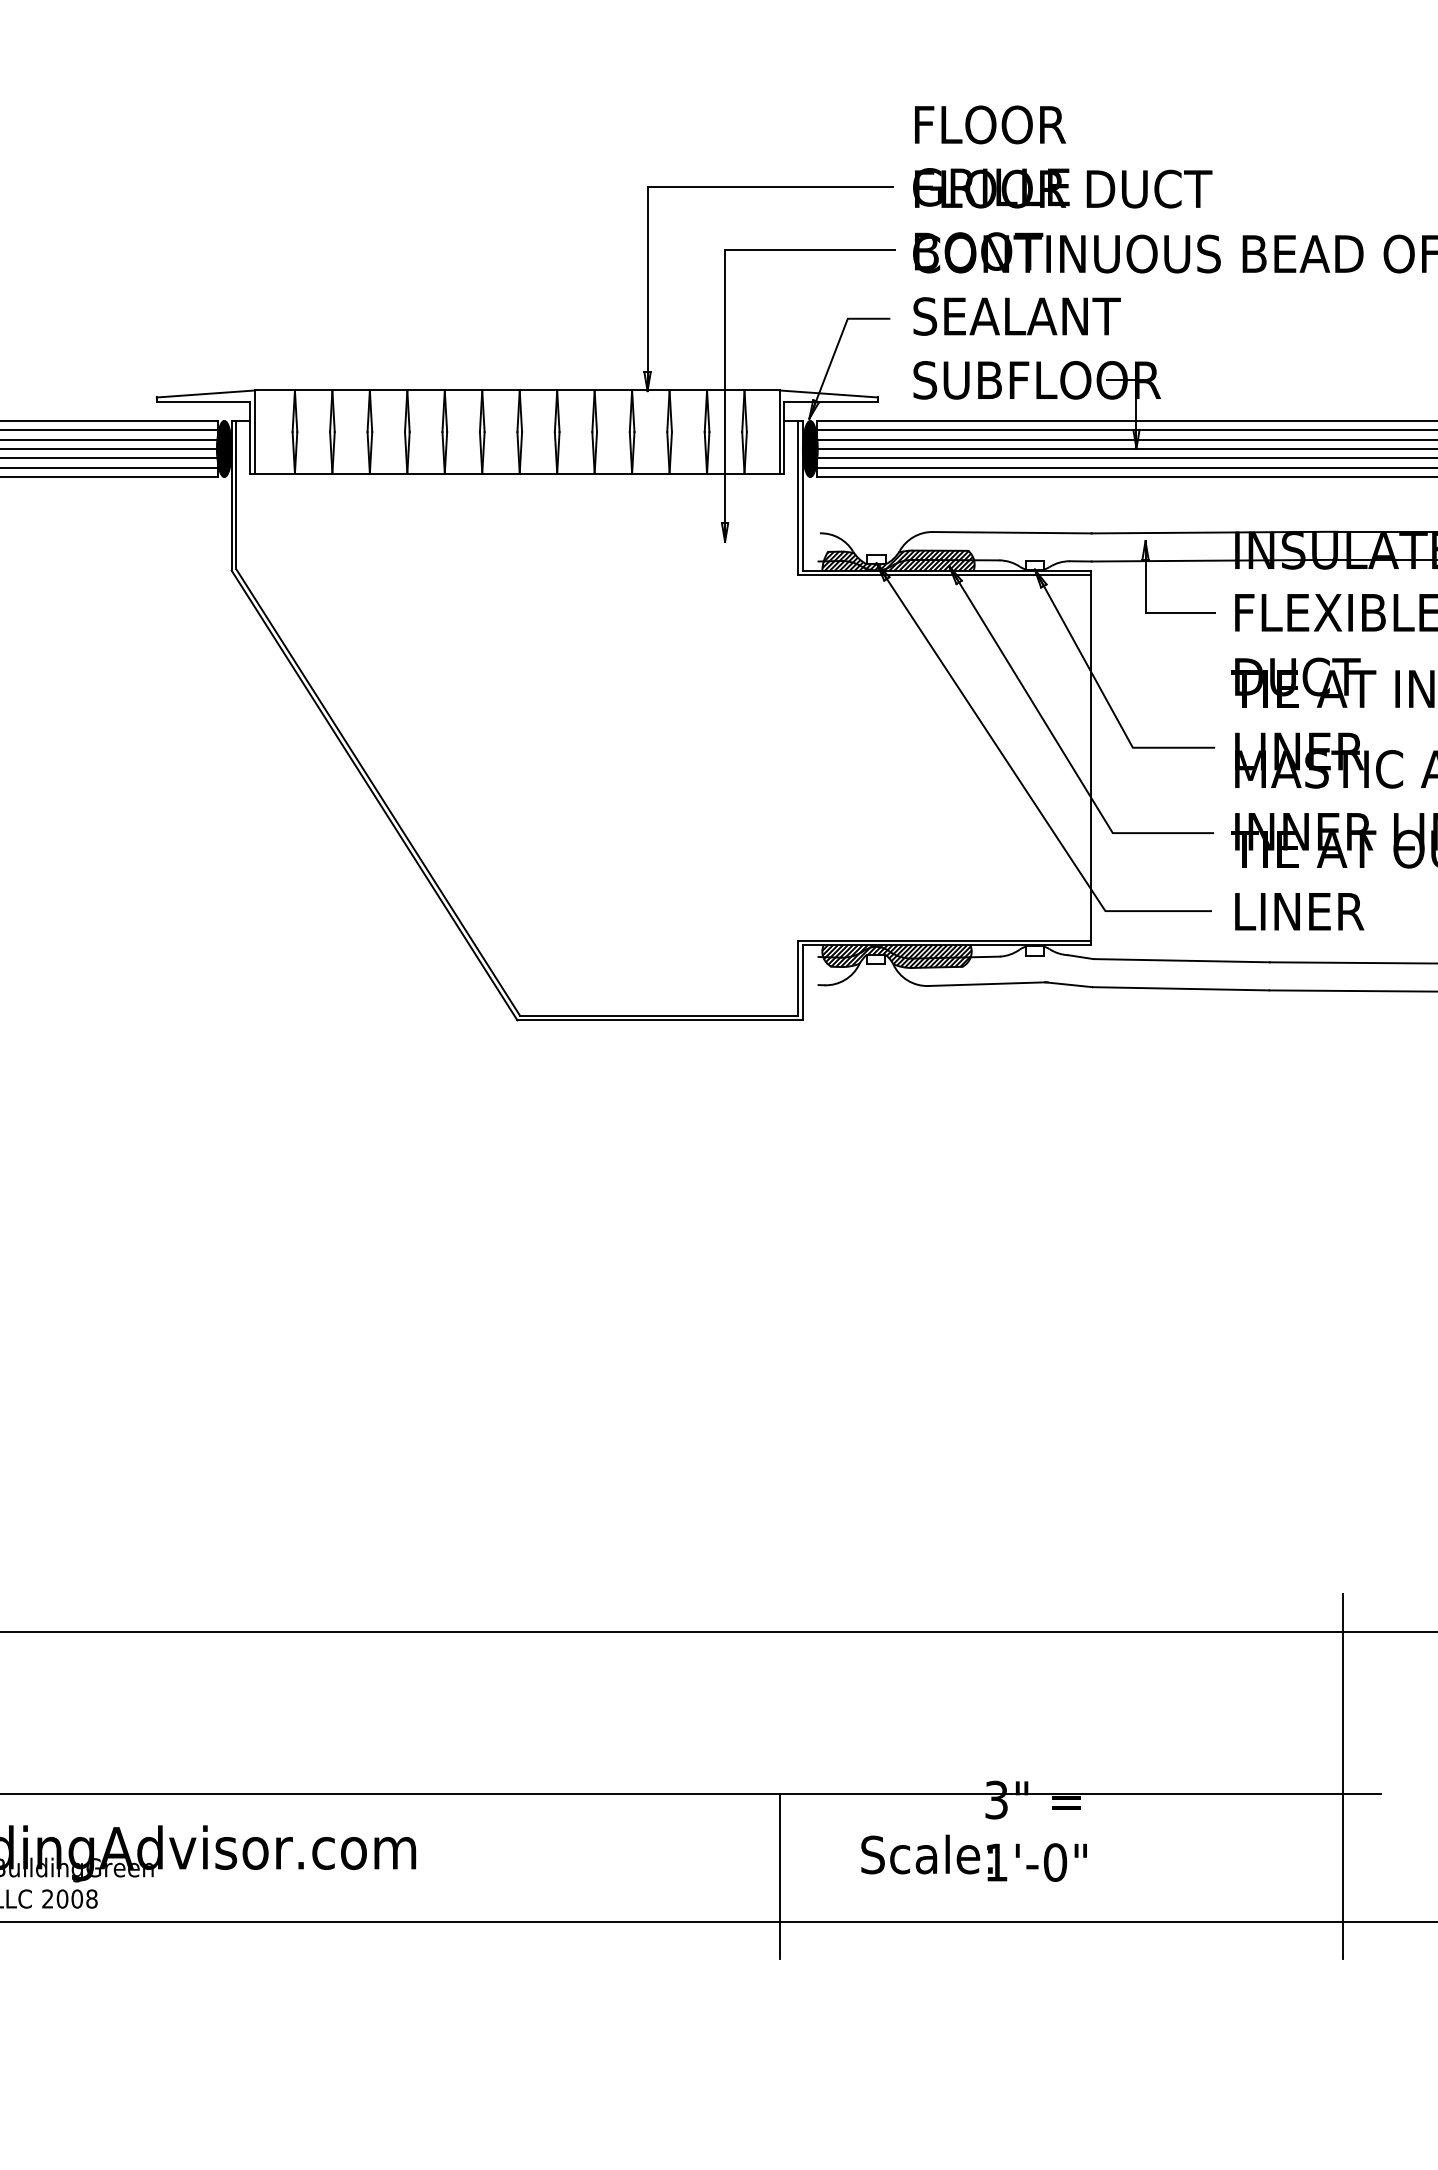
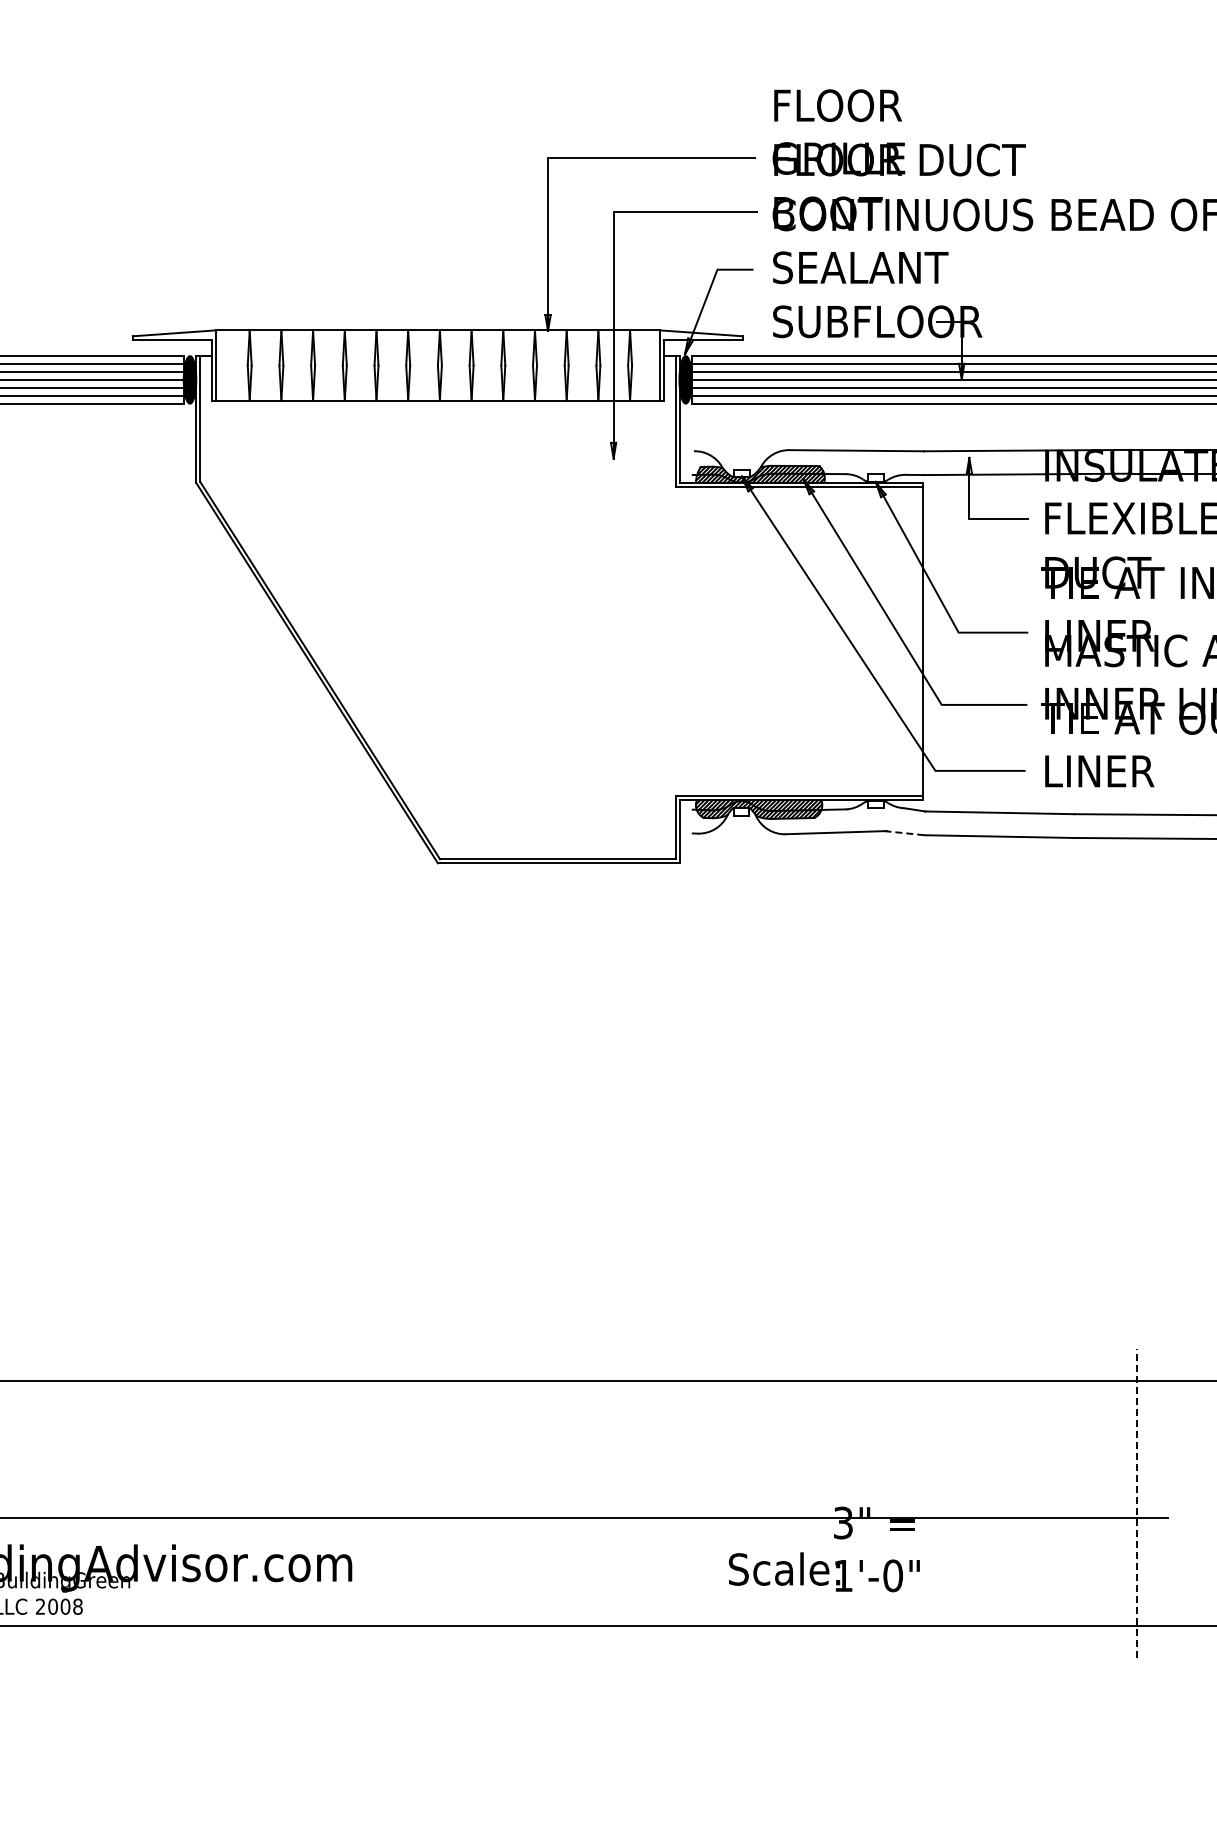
line: (1068, 985) -> (904, 833), solid -> dashed
line: (1343, 1777) -> (1136, 1503), solid -> dashed
line: (780, 1876) -> (660, 1587), removed

